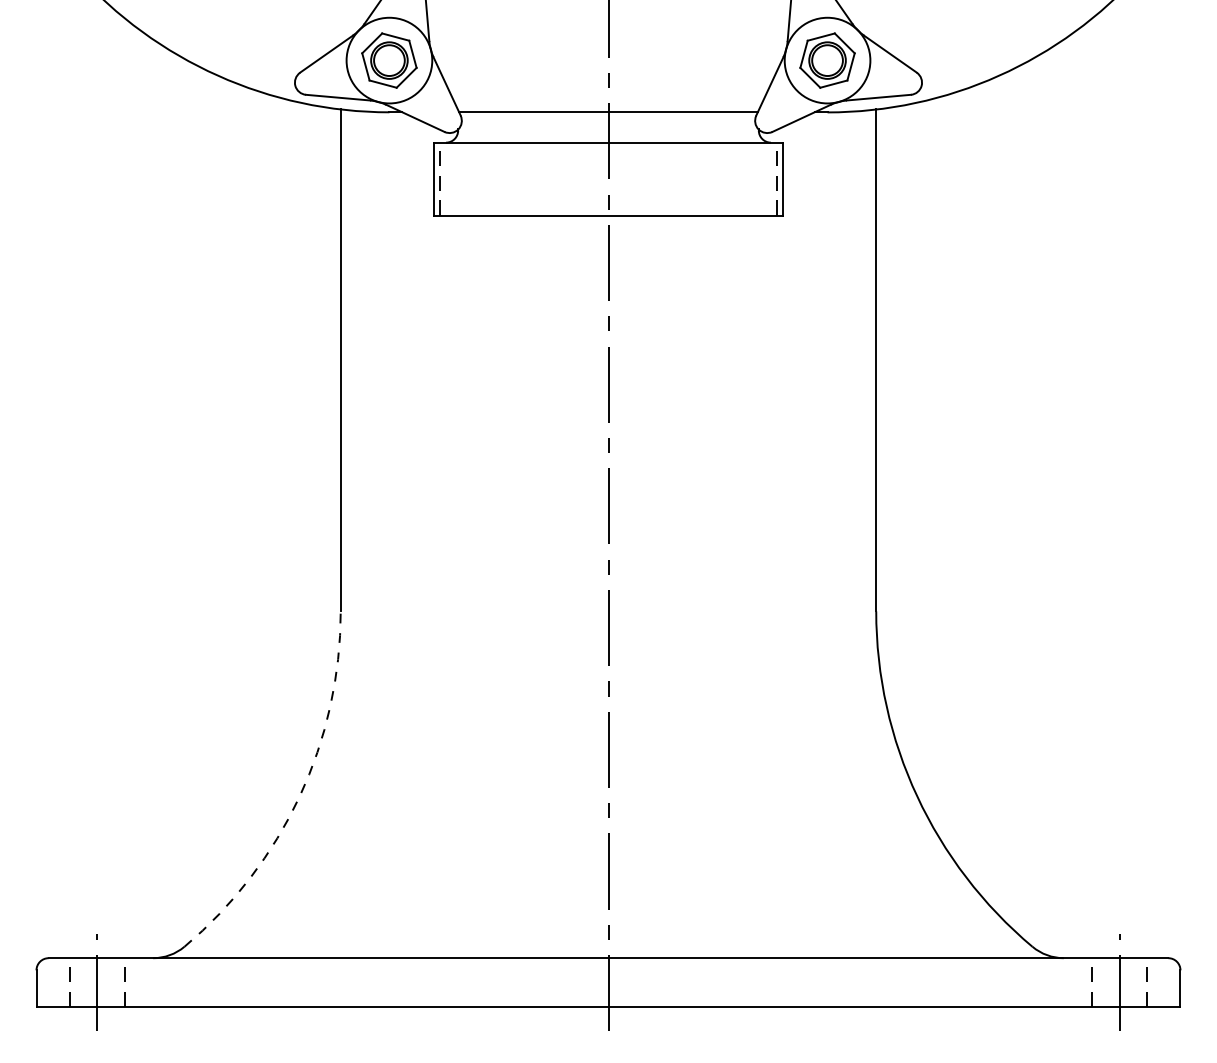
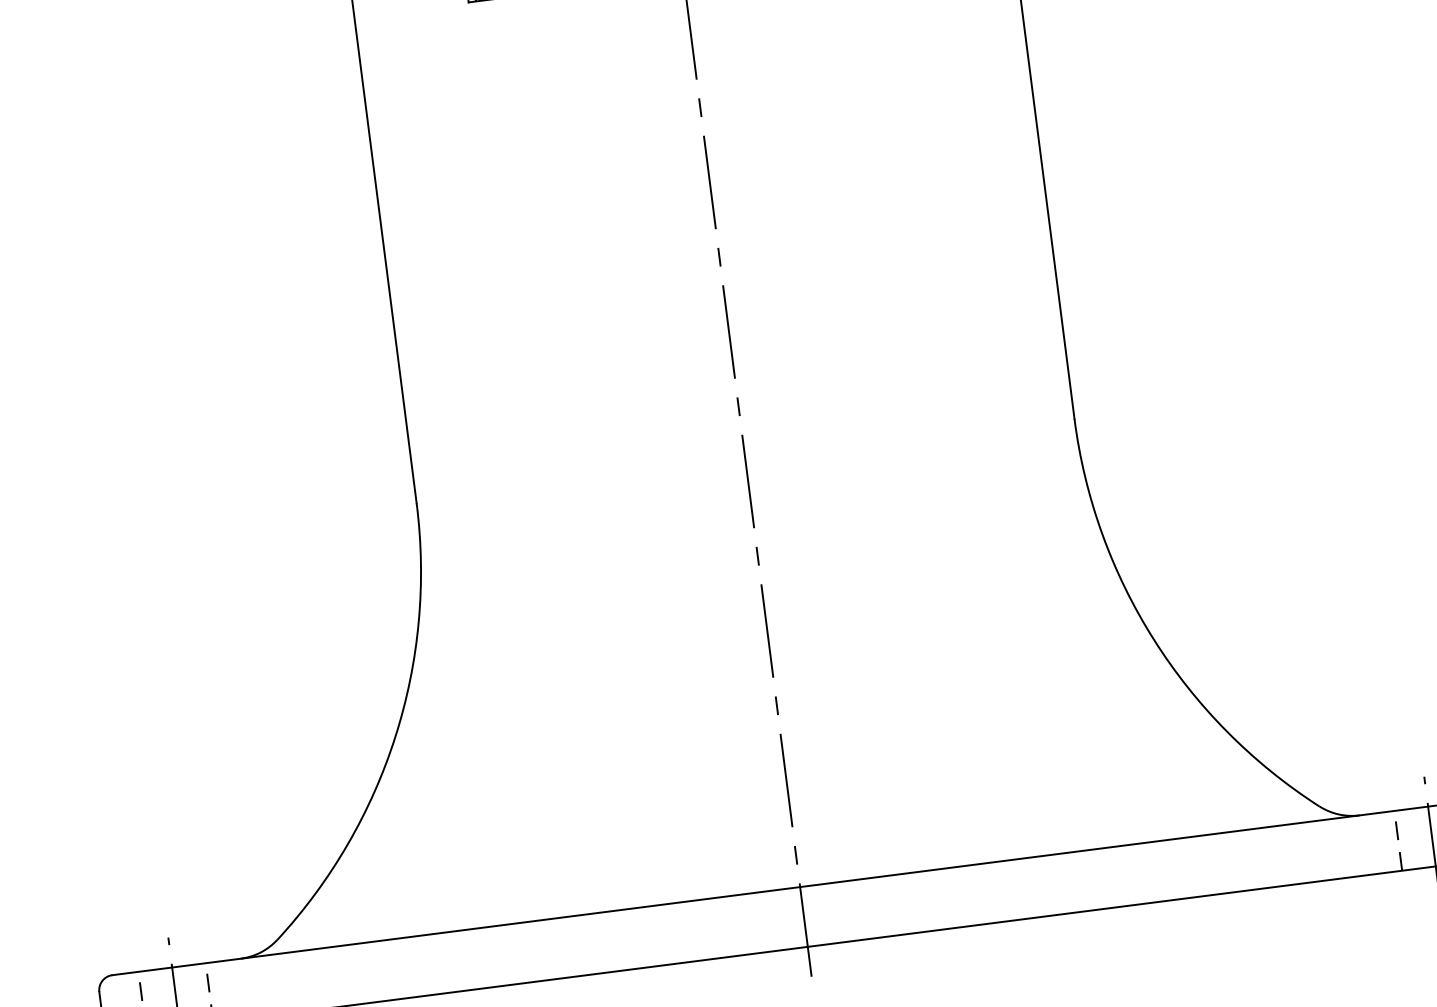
arc: (299, 796) -> (395, 737), dashed -> solid

